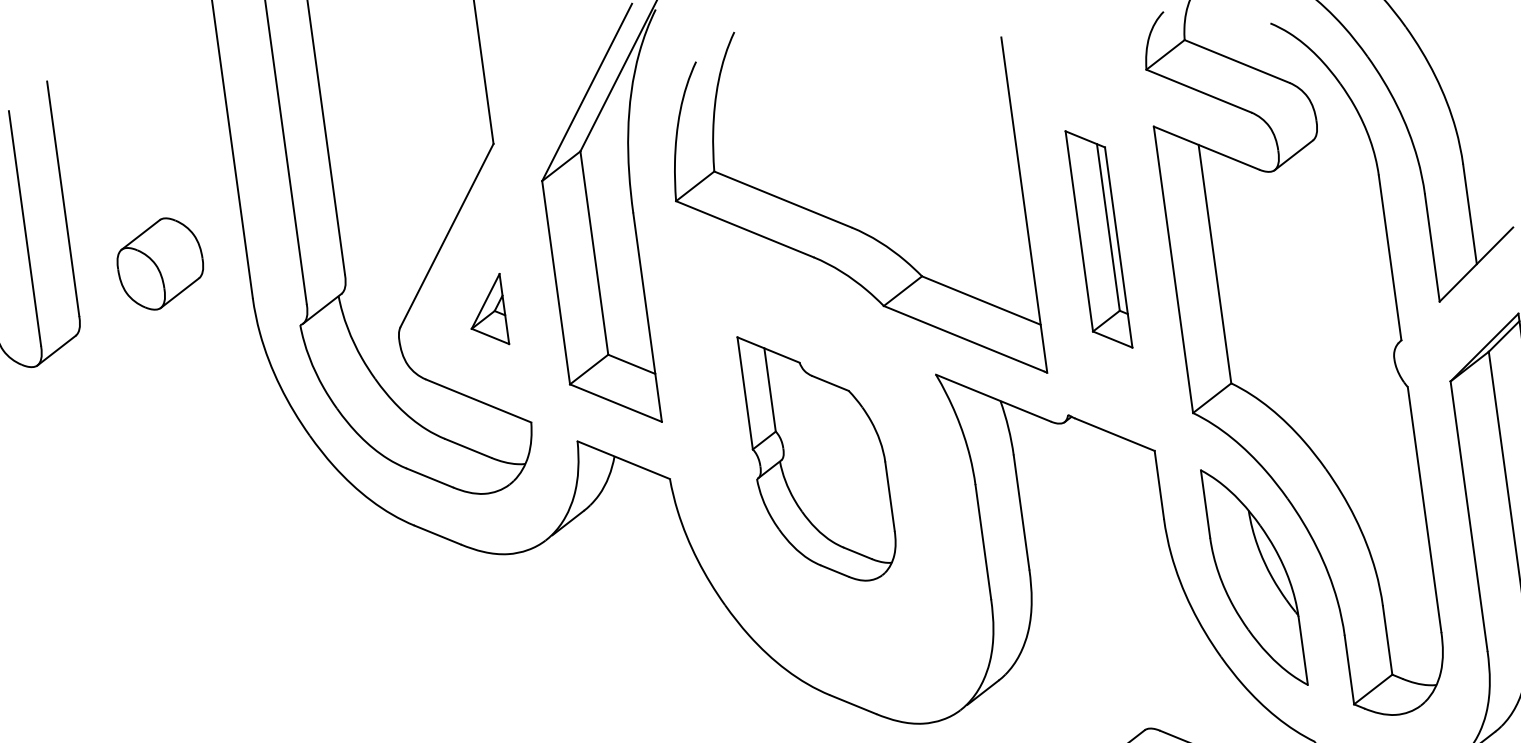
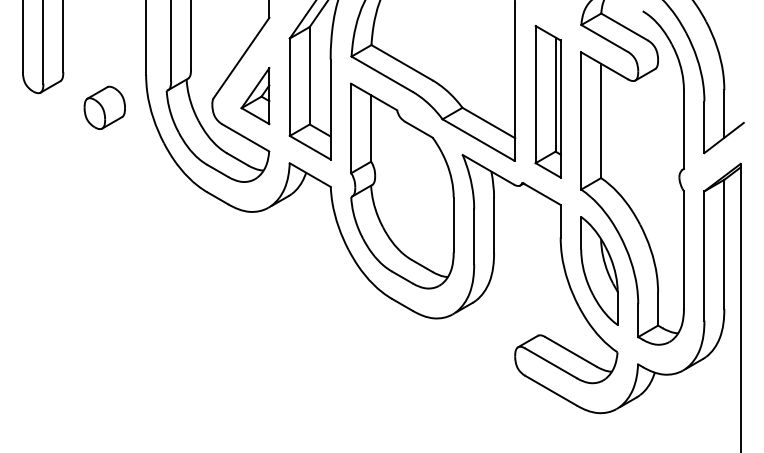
part: (1097, 238) -> (547, 101), size x1.43
part: (159, 263) -> (104, 107), moved
part: (487, 311) -> (255, 96), size x1.67
part: (819, 455) -> (402, 185), size x1.67

